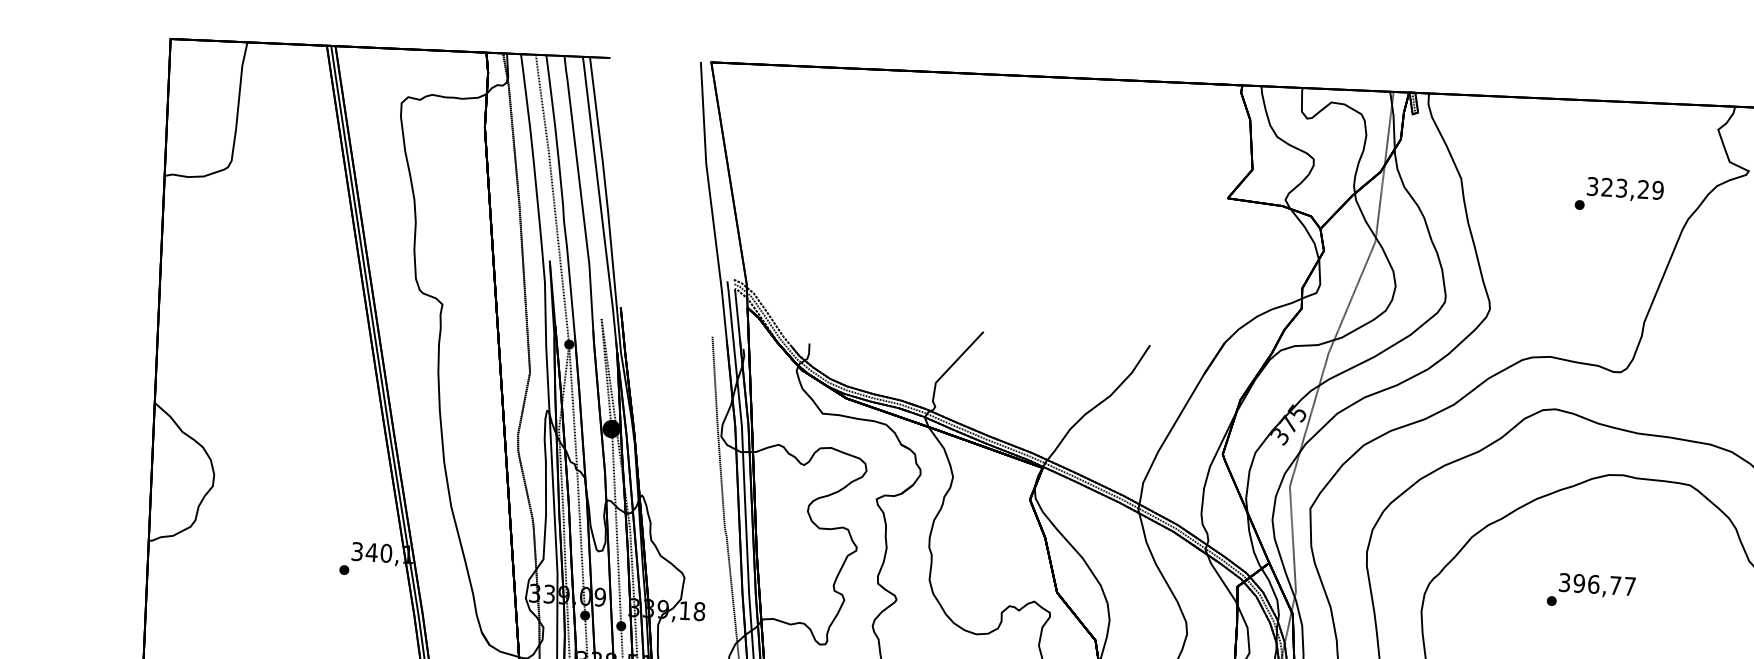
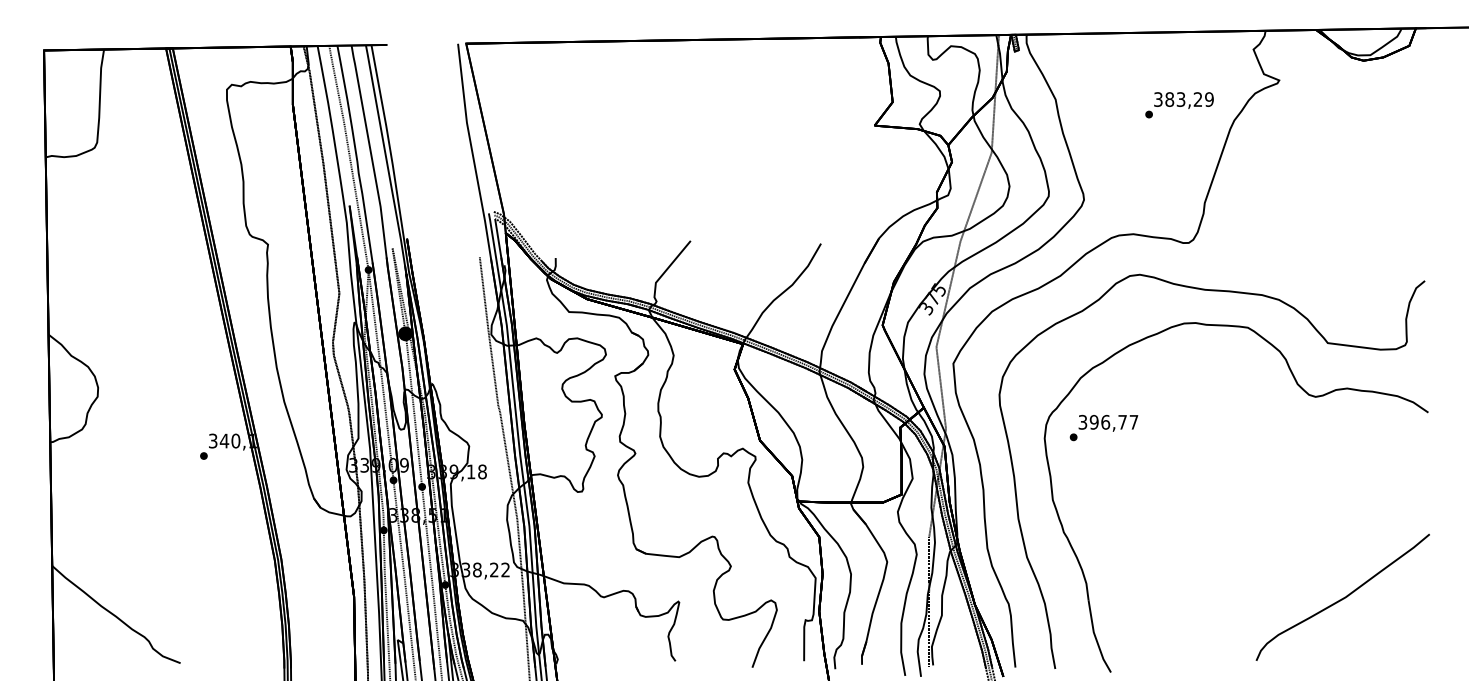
text: (1606, 187) -> (1169, 99), 323,29 -> 383,29
text: (1590, 590) -> (1103, 427), moved

